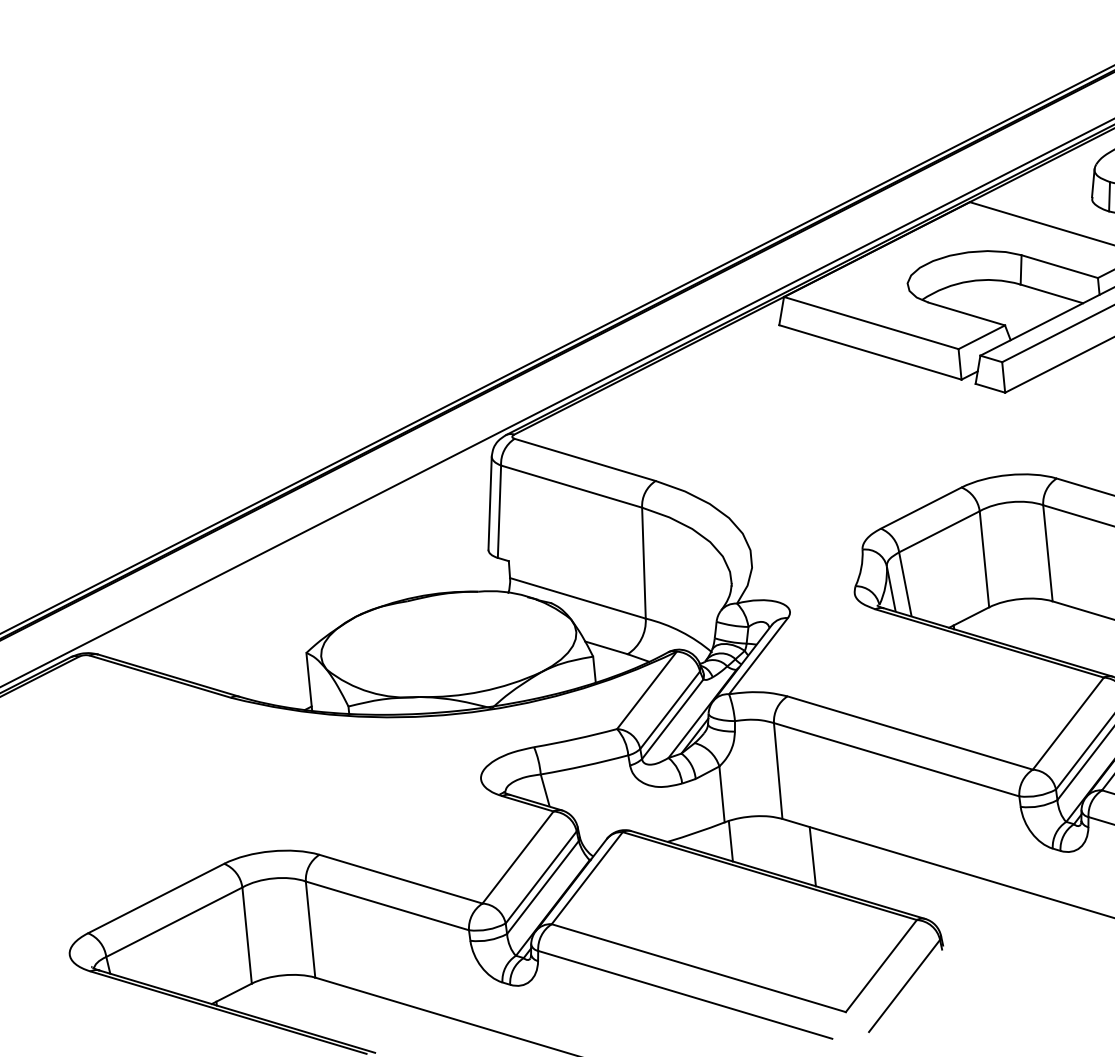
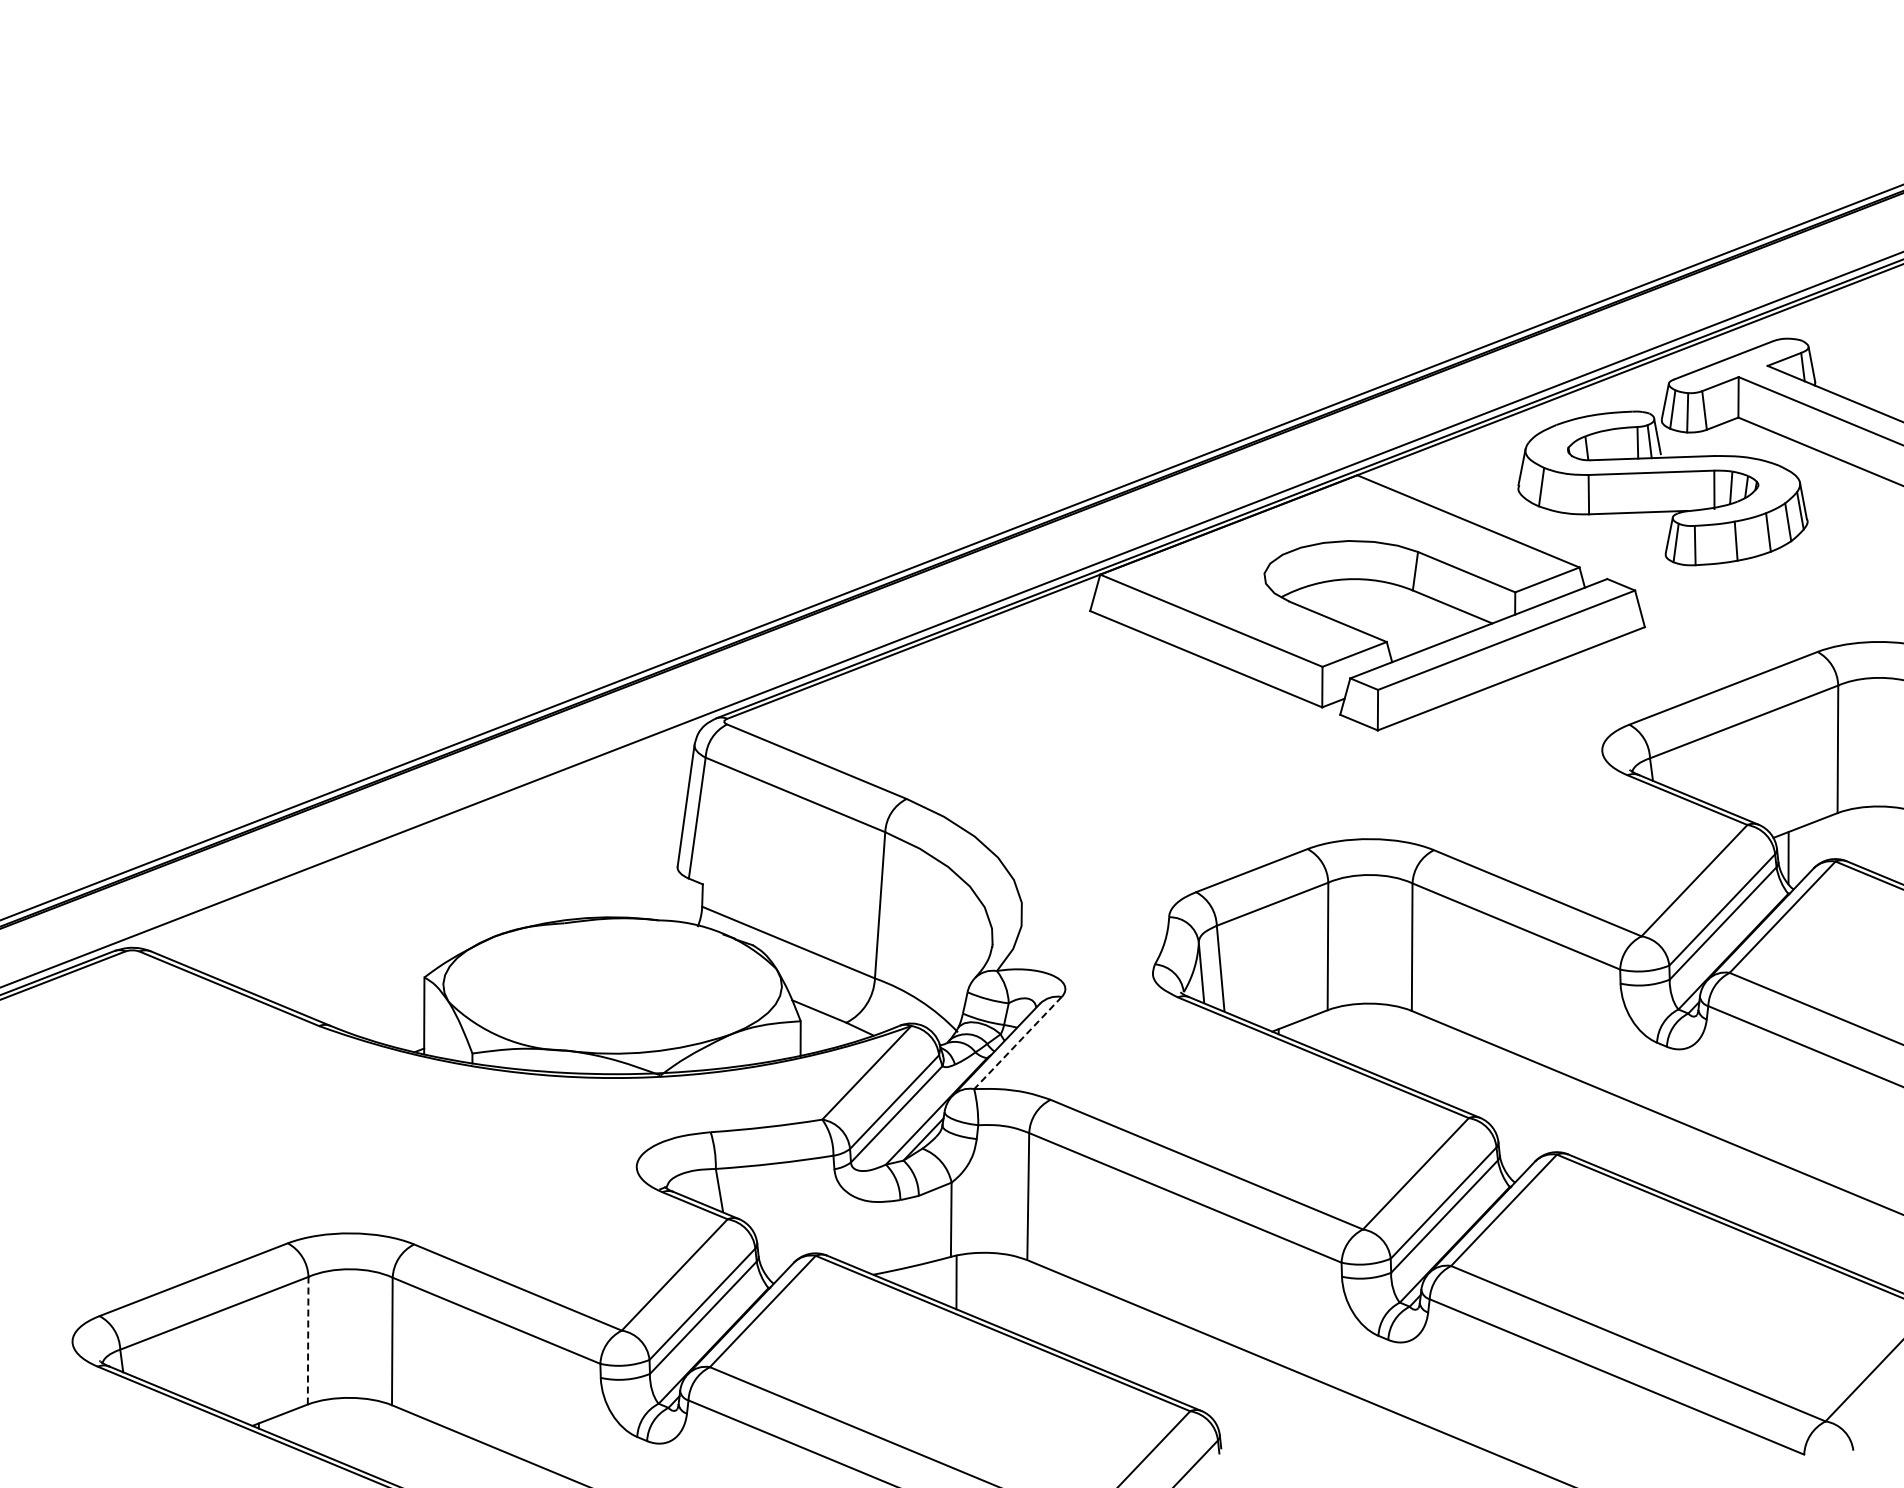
line: (758, 656) -> (1017, 1043), solid -> dashed
line: (813, 856) -> (1062, 1313), removed
line: (247, 935) -> (308, 1340), solid -> dashed

